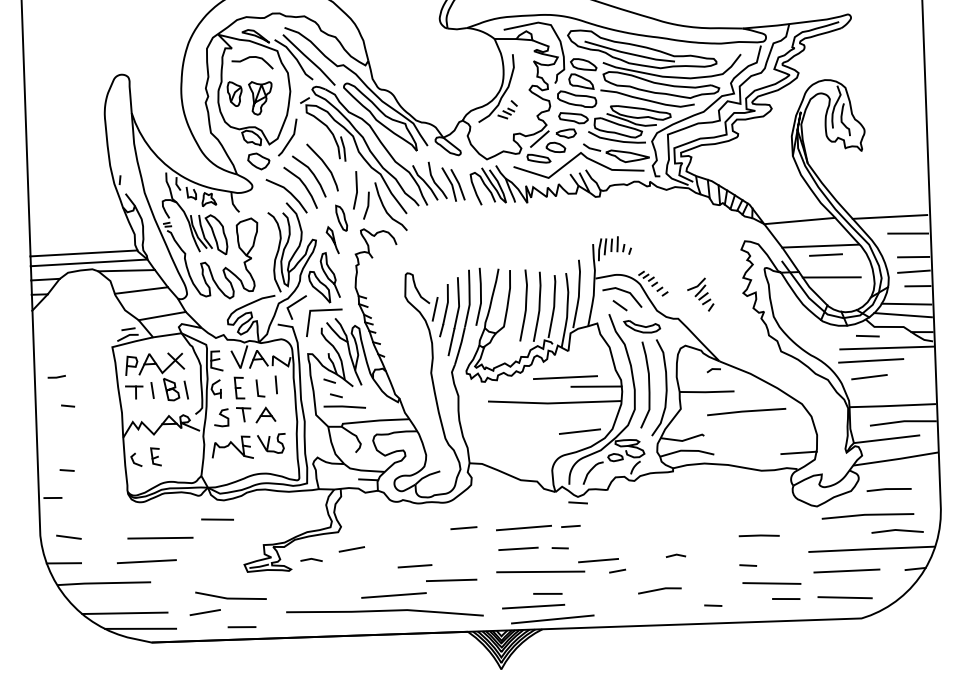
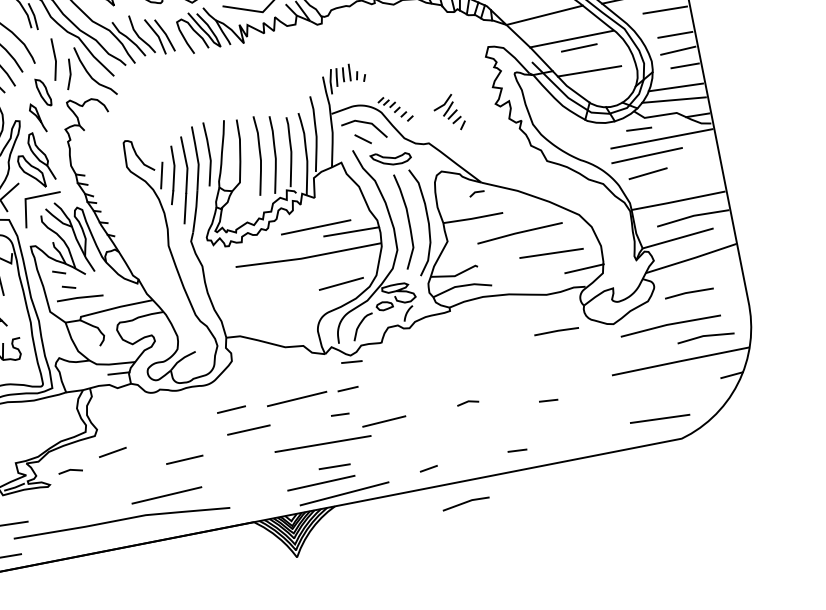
line: (758, 535) -> (555, 331), moved
line: (518, 548) -> (248, 429), moved
line: (617, 570) -> (428, 468), moved
line: (846, 570) -> (656, 388), removed
line: (451, 580) -> (227, 468), removed
line: (771, 583) -> (551, 253), moved
line: (659, 590) -> (465, 503), moved
line: (786, 598) -> (596, 430), removed
line: (384, 611) -> (121, 520), moved

